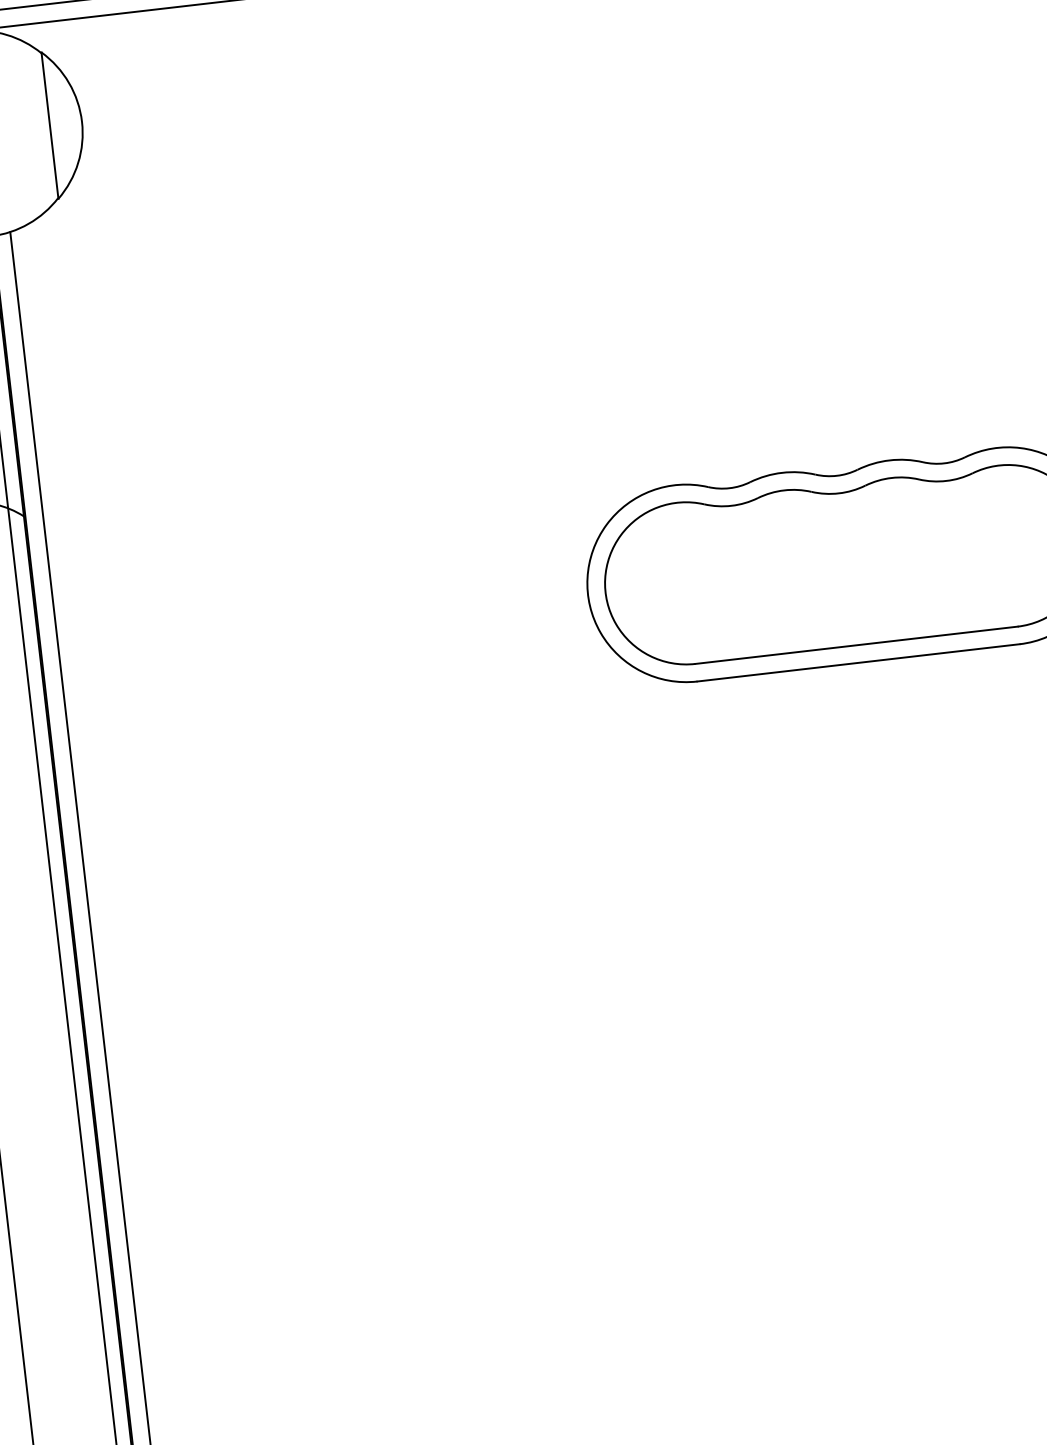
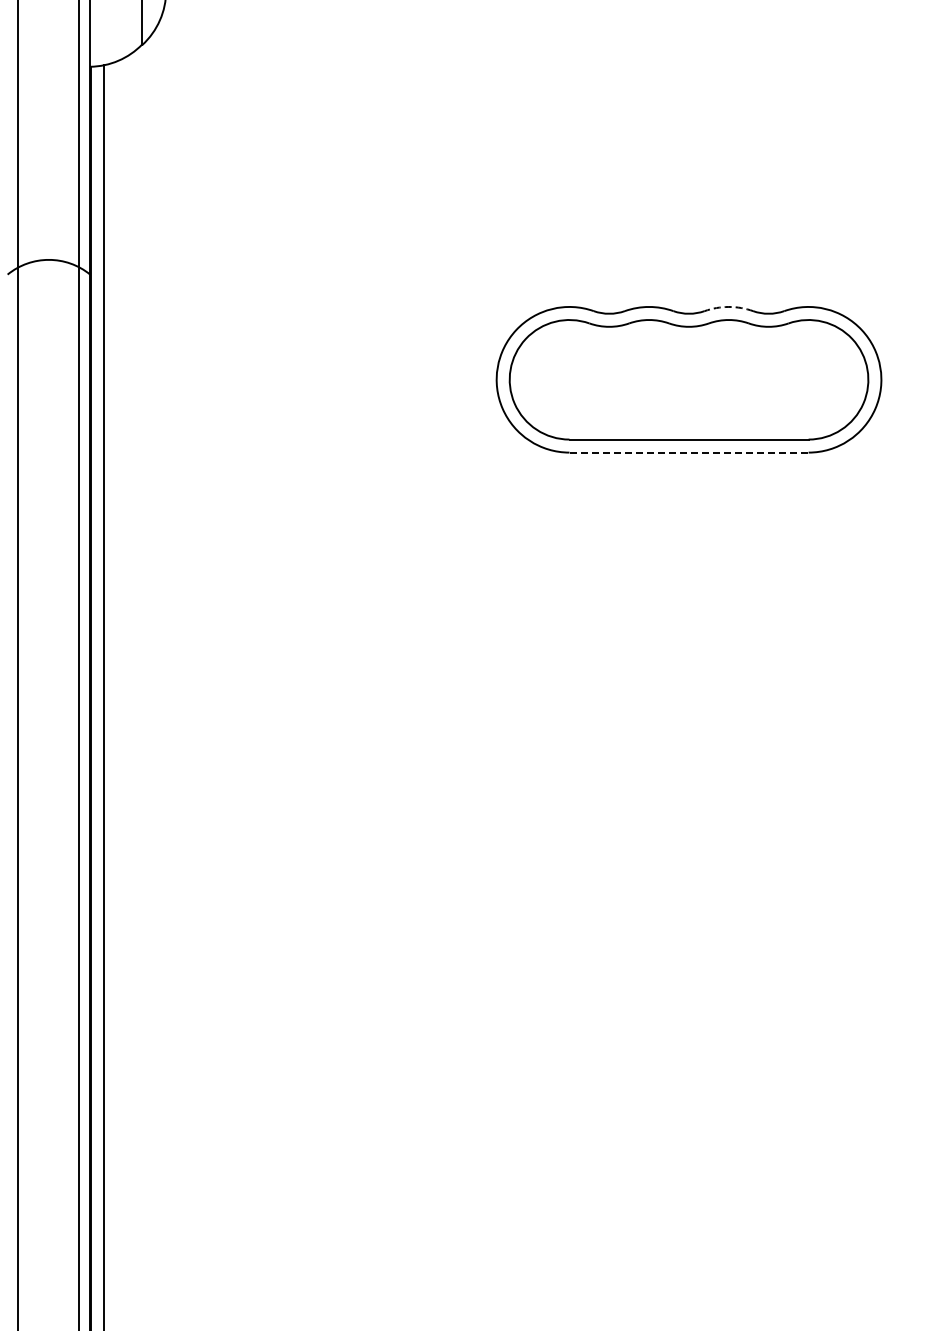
arc: (888, 459) -> (728, 306), solid -> dashed
line: (859, 662) -> (689, 452), solid -> dashed

